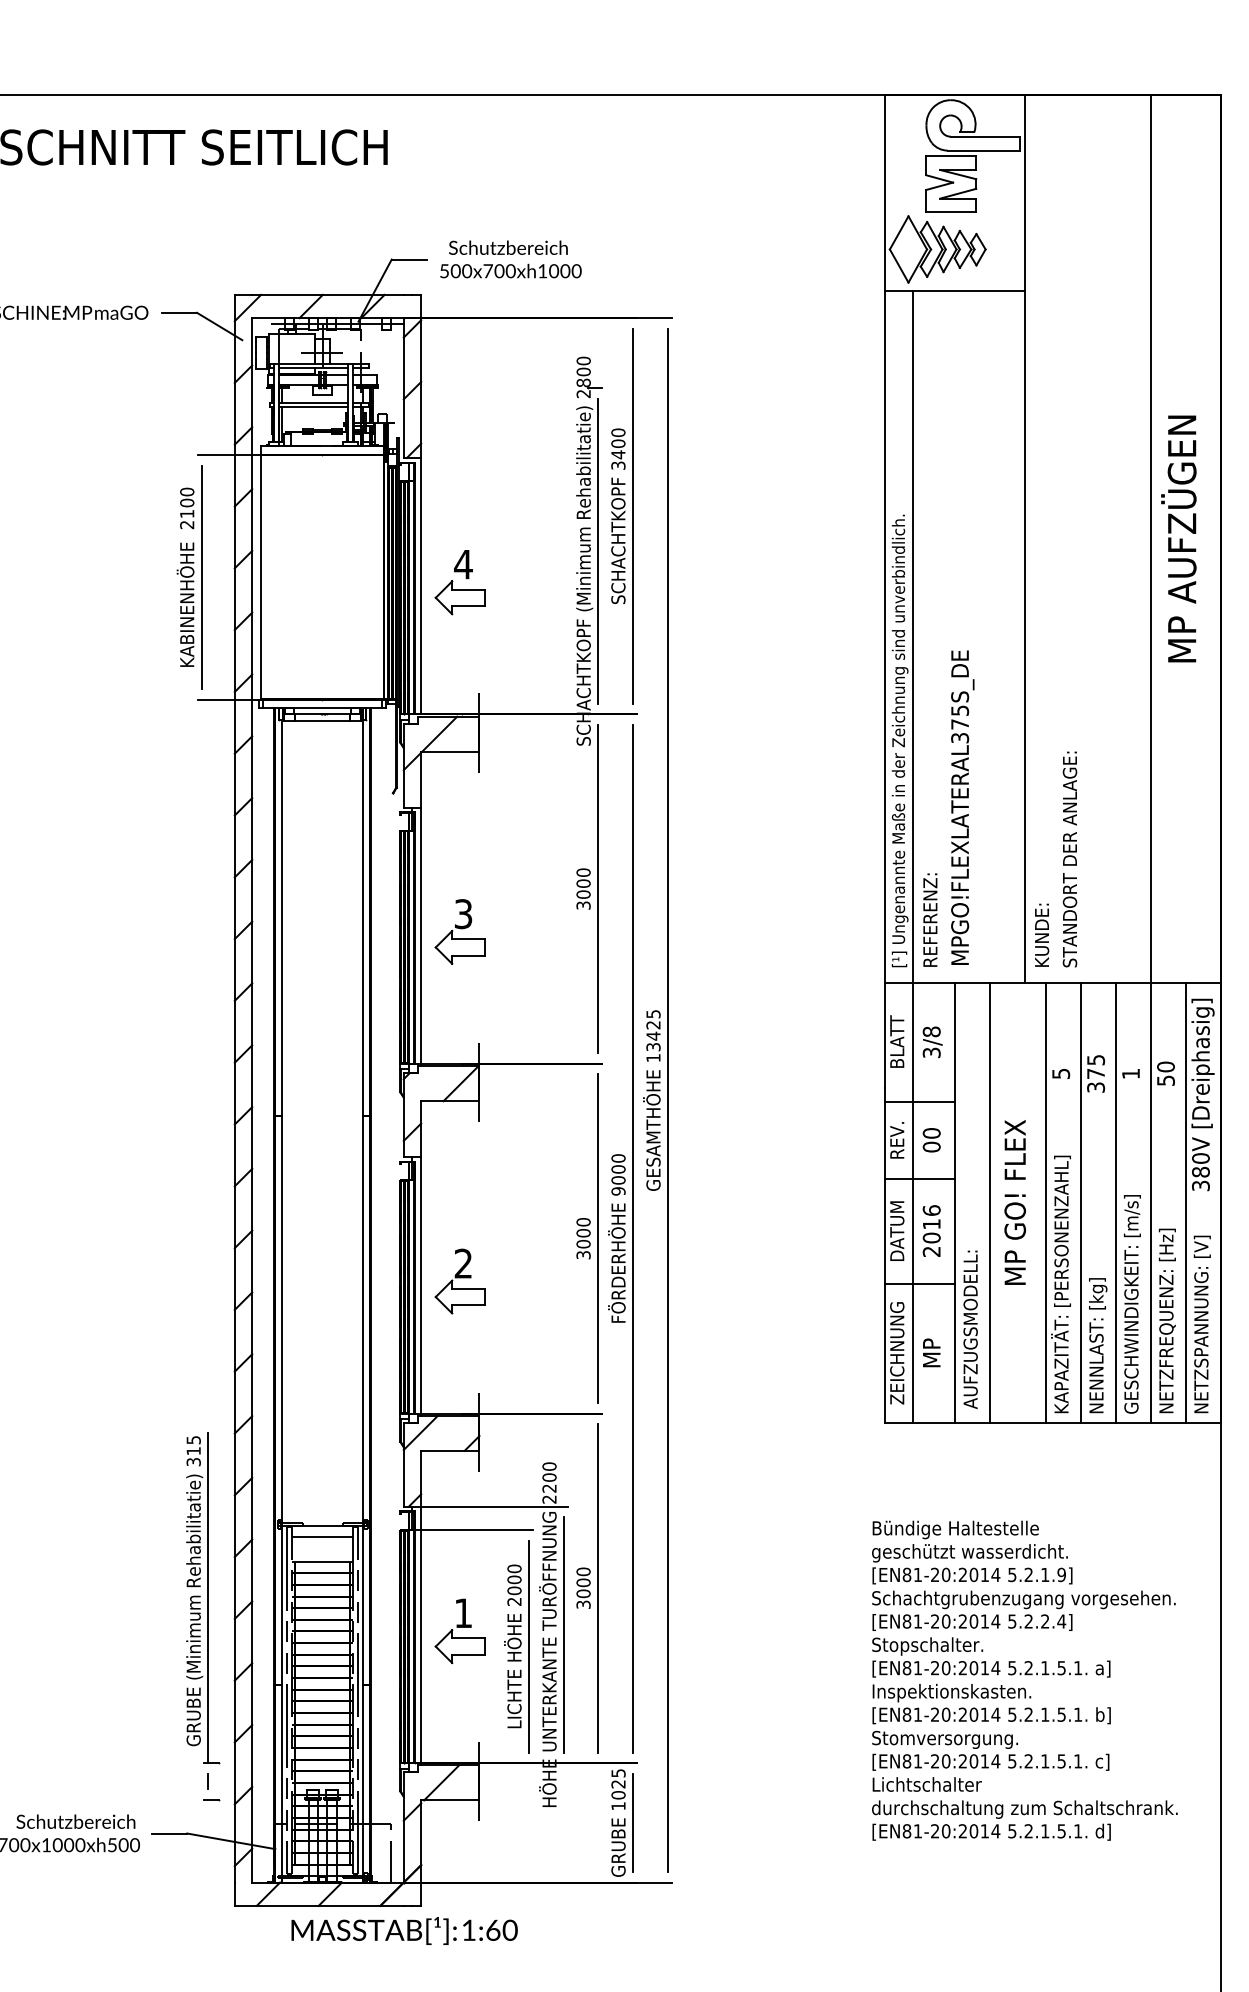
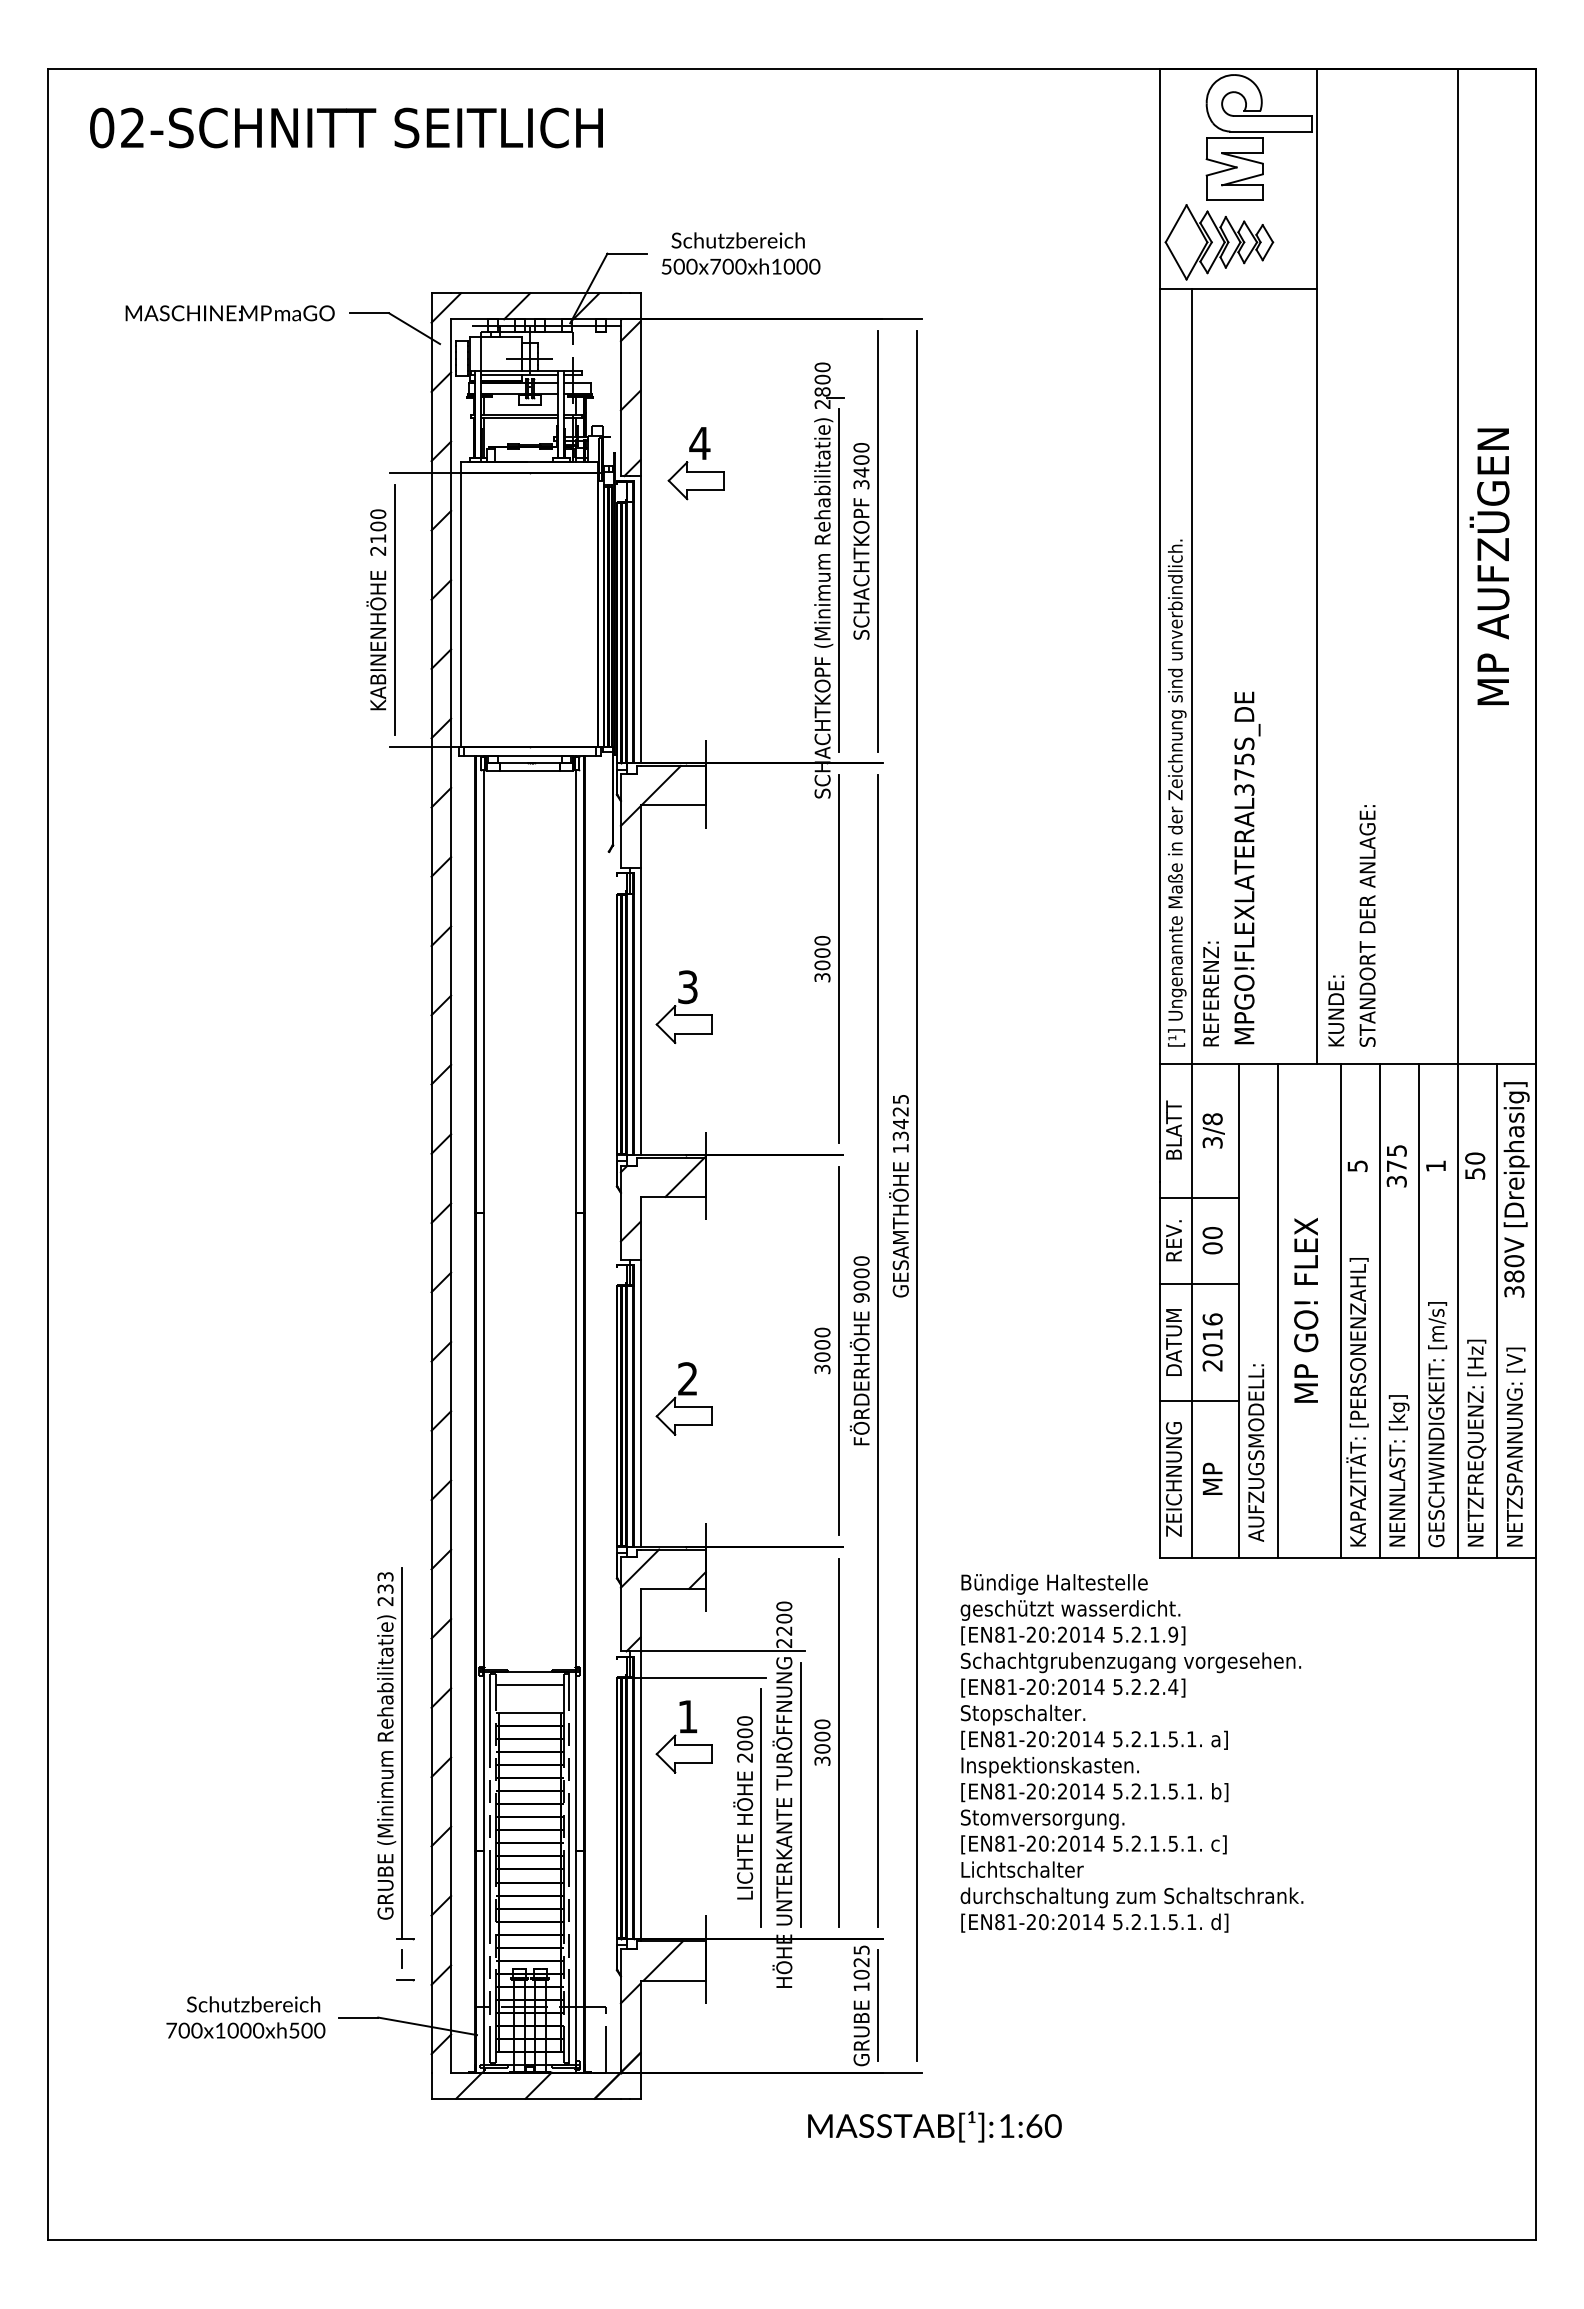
part: (453, 581) -> (688, 462), moved
text: (193, 1450) -> (385, 1588), 315 -> 233
part: (459, 1630) -> (683, 1736), moved
text: (1024, 1680) -> (1131, 1753), moved
text: (404, 1930) -> (934, 2126), moved

